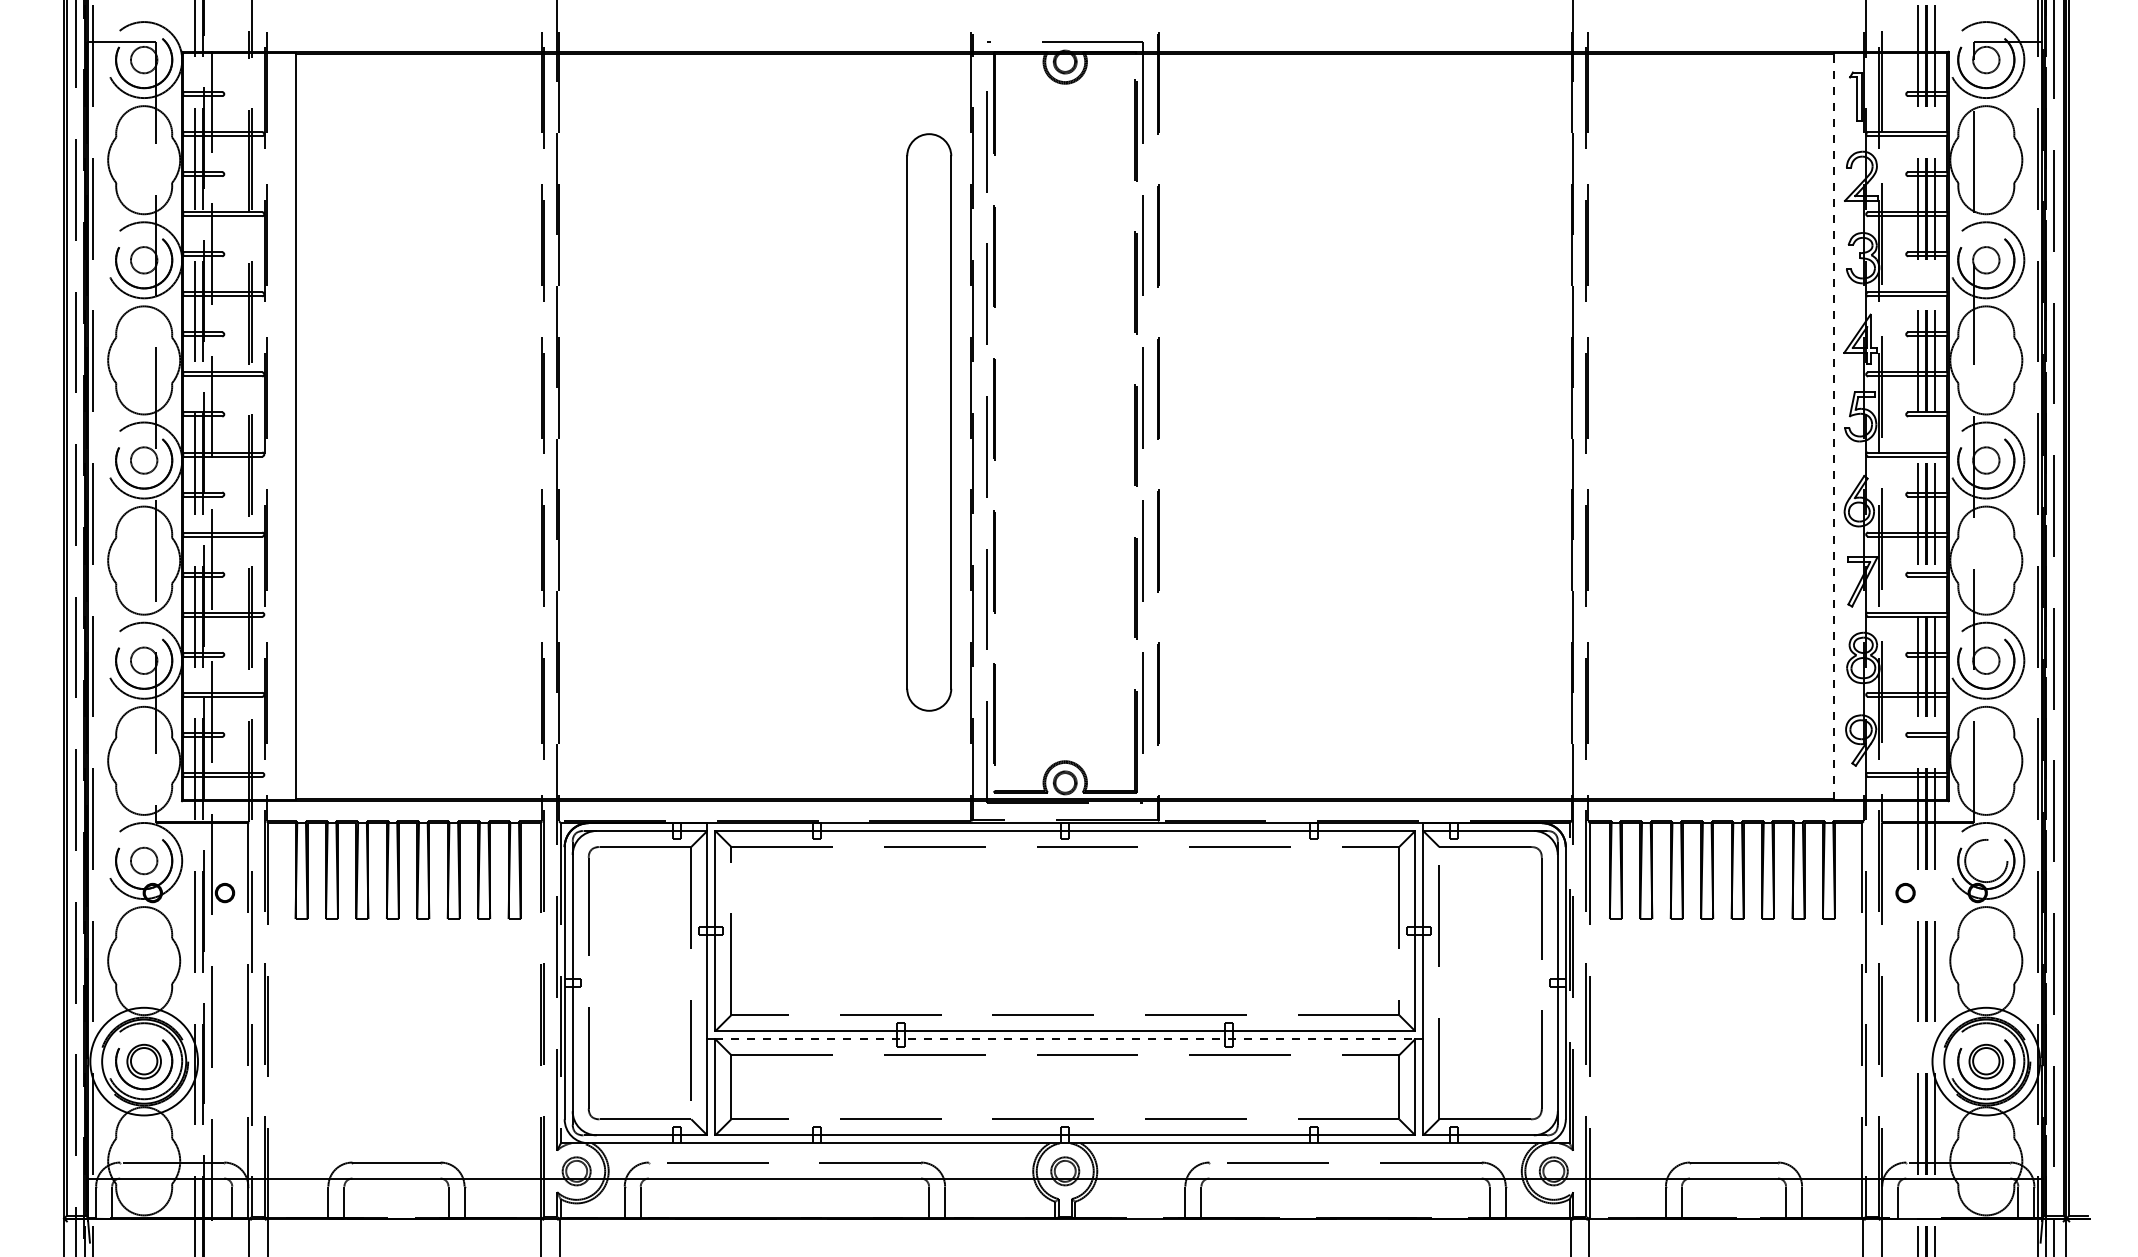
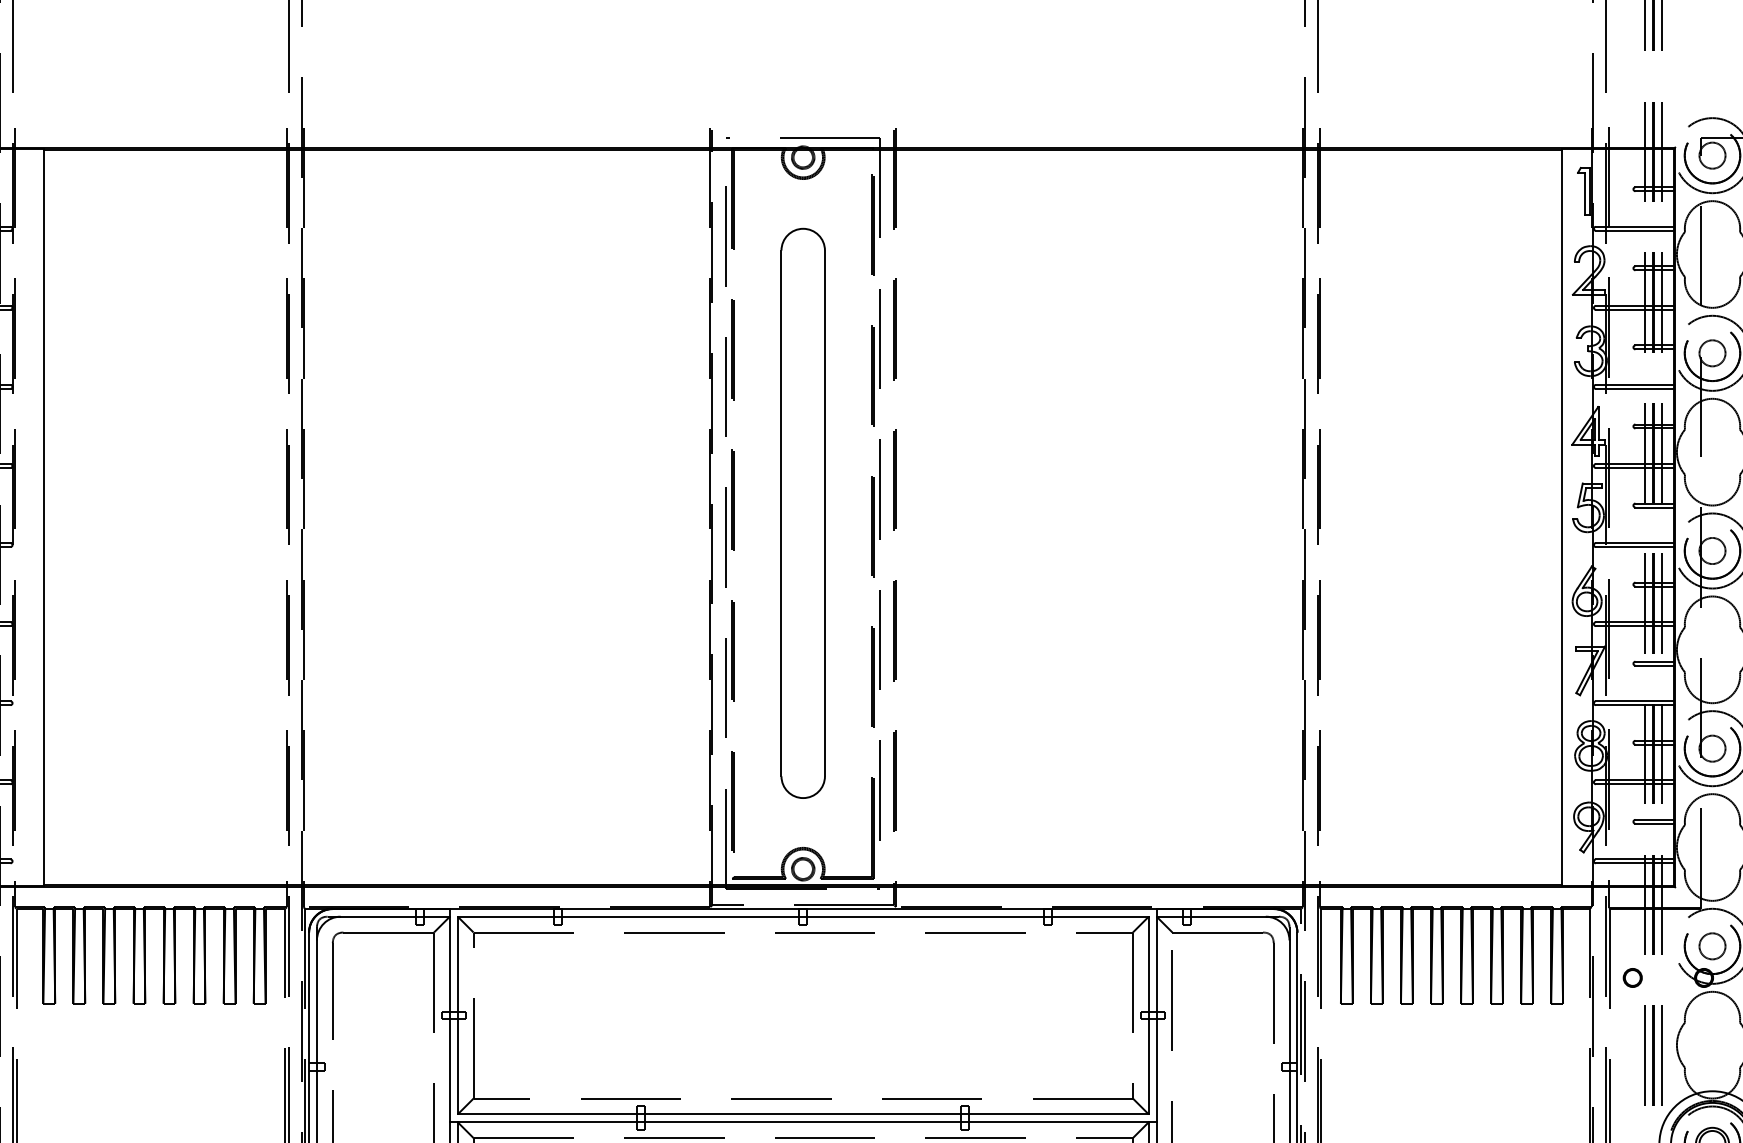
part: (929, 422) -> (803, 513), moved
line: (1834, 426) -> (1562, 517), dashed -> solid
circle: (1986, 860) -> (1712, 945), size x0.62
line: (1065, 1039) -> (803, 1122), dashed -> solid

